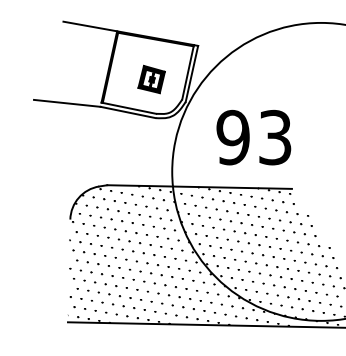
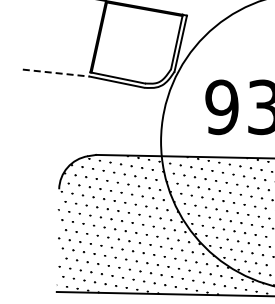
part: (151, 79) -> (140, 49), removed
line: (67, 103) -> (56, 73), solid -> dashed

